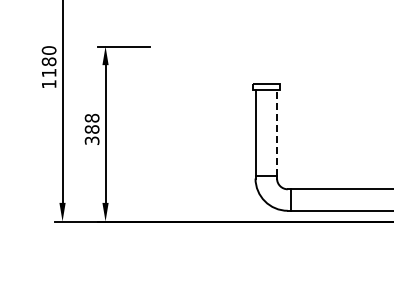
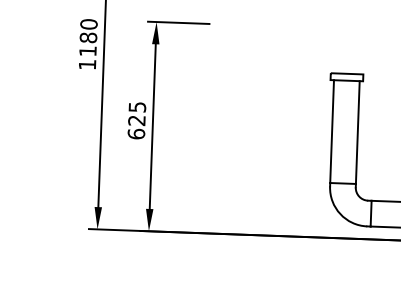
text: (91, 129) -> (136, 120), 388 -> 625
line: (277, 132) -> (358, 132), dashed -> solid

